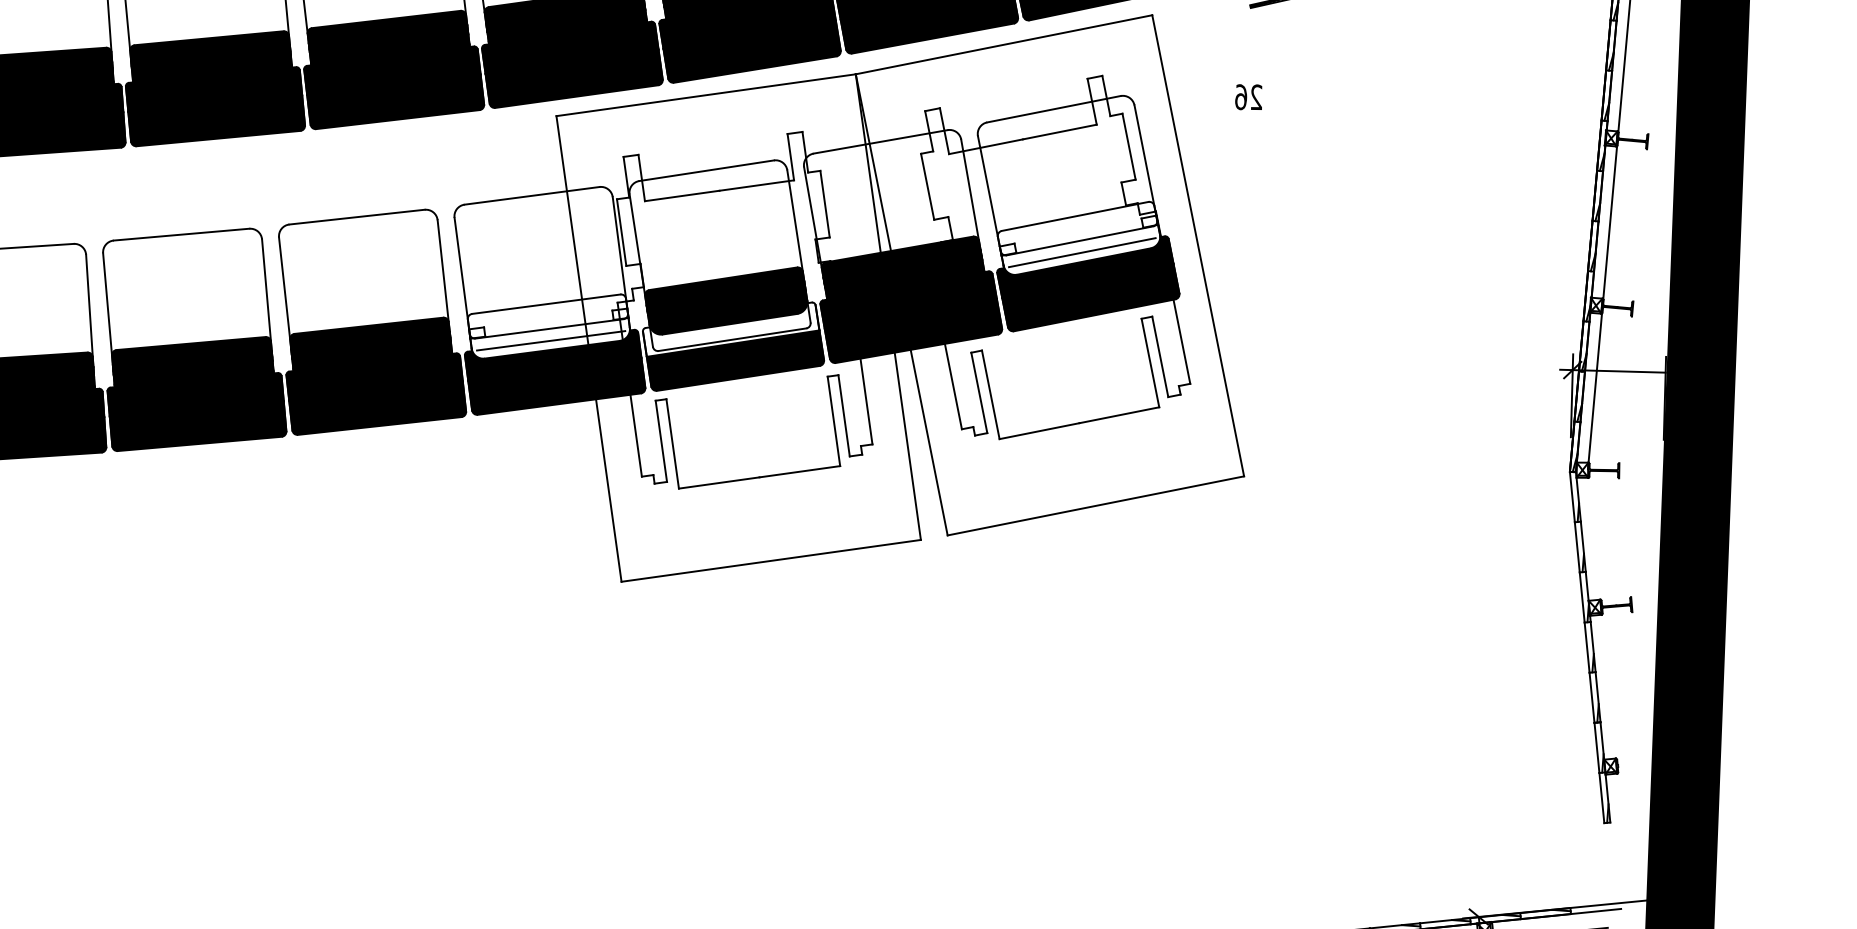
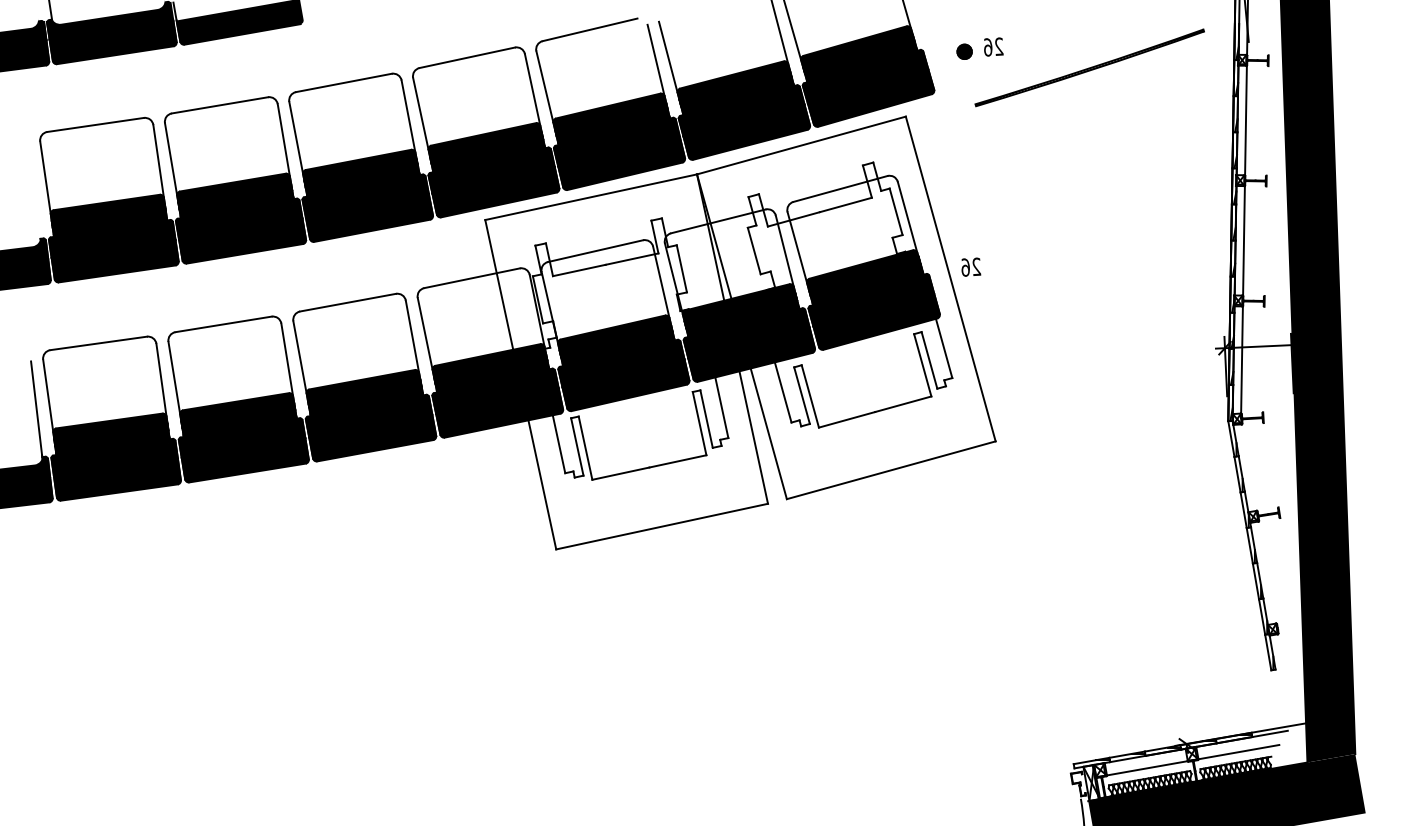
text: (1249, 96) -> (971, 266), moved
fill: (1078, 237) -> (864, 279), added
fill: (548, 326) -> (490, 370), added
fill: (731, 328) -> (621, 362), added

